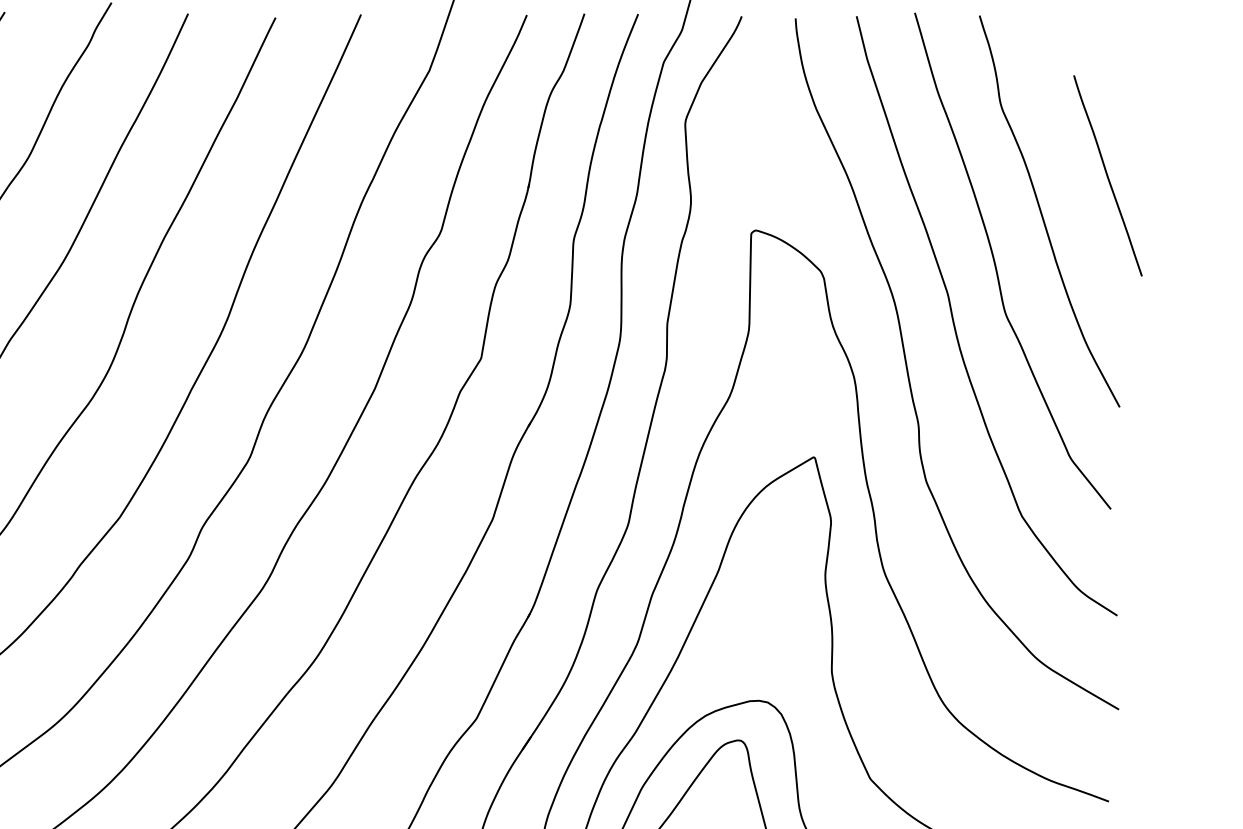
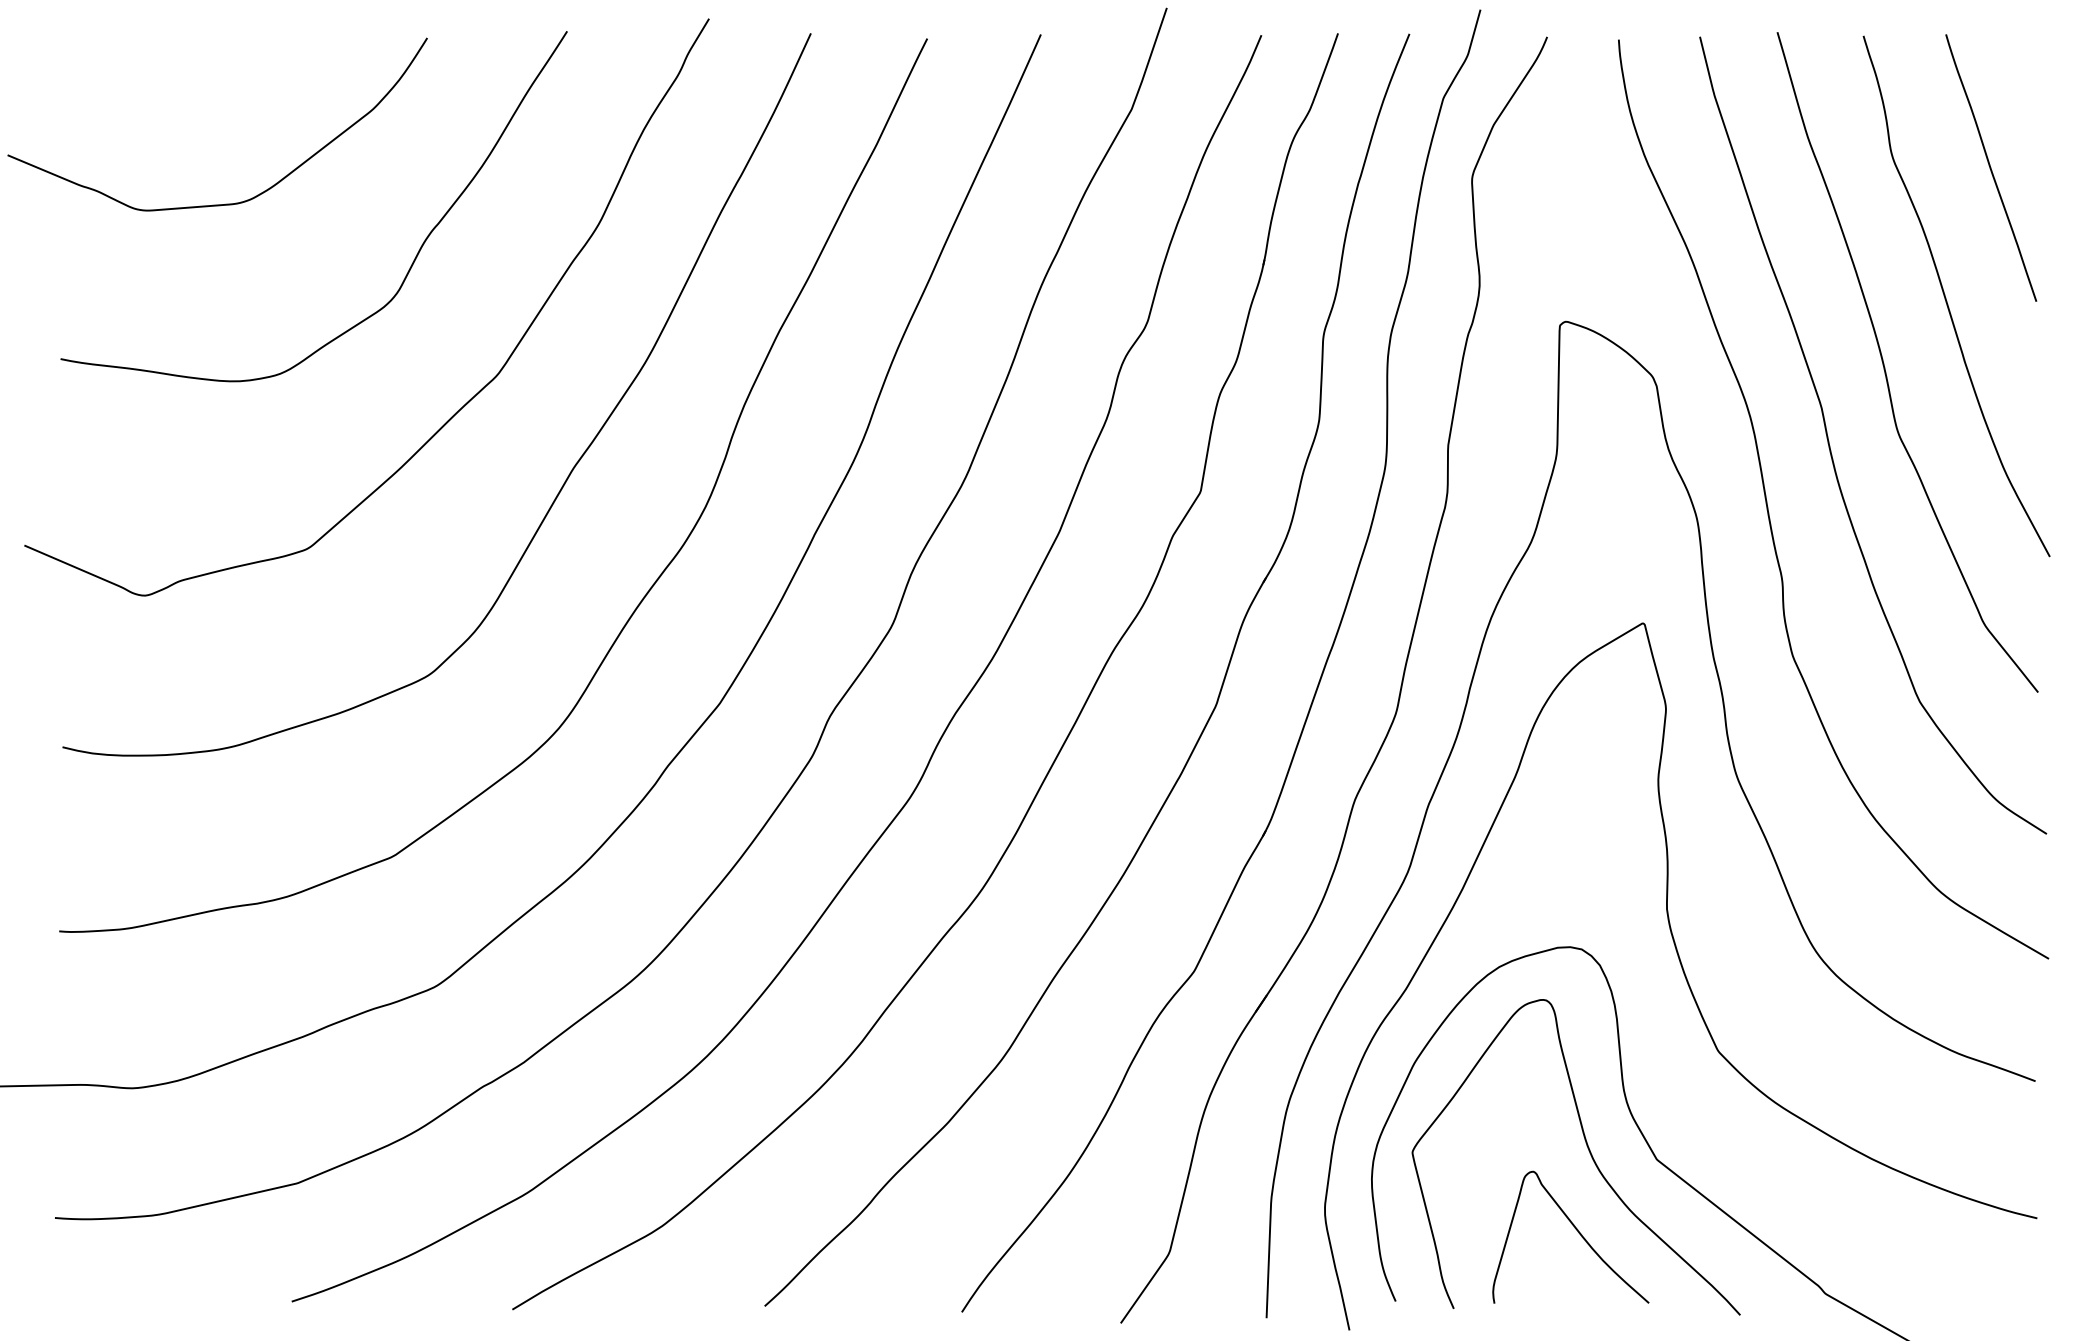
curve: (1108, 175) -> (1991, 167), moved

